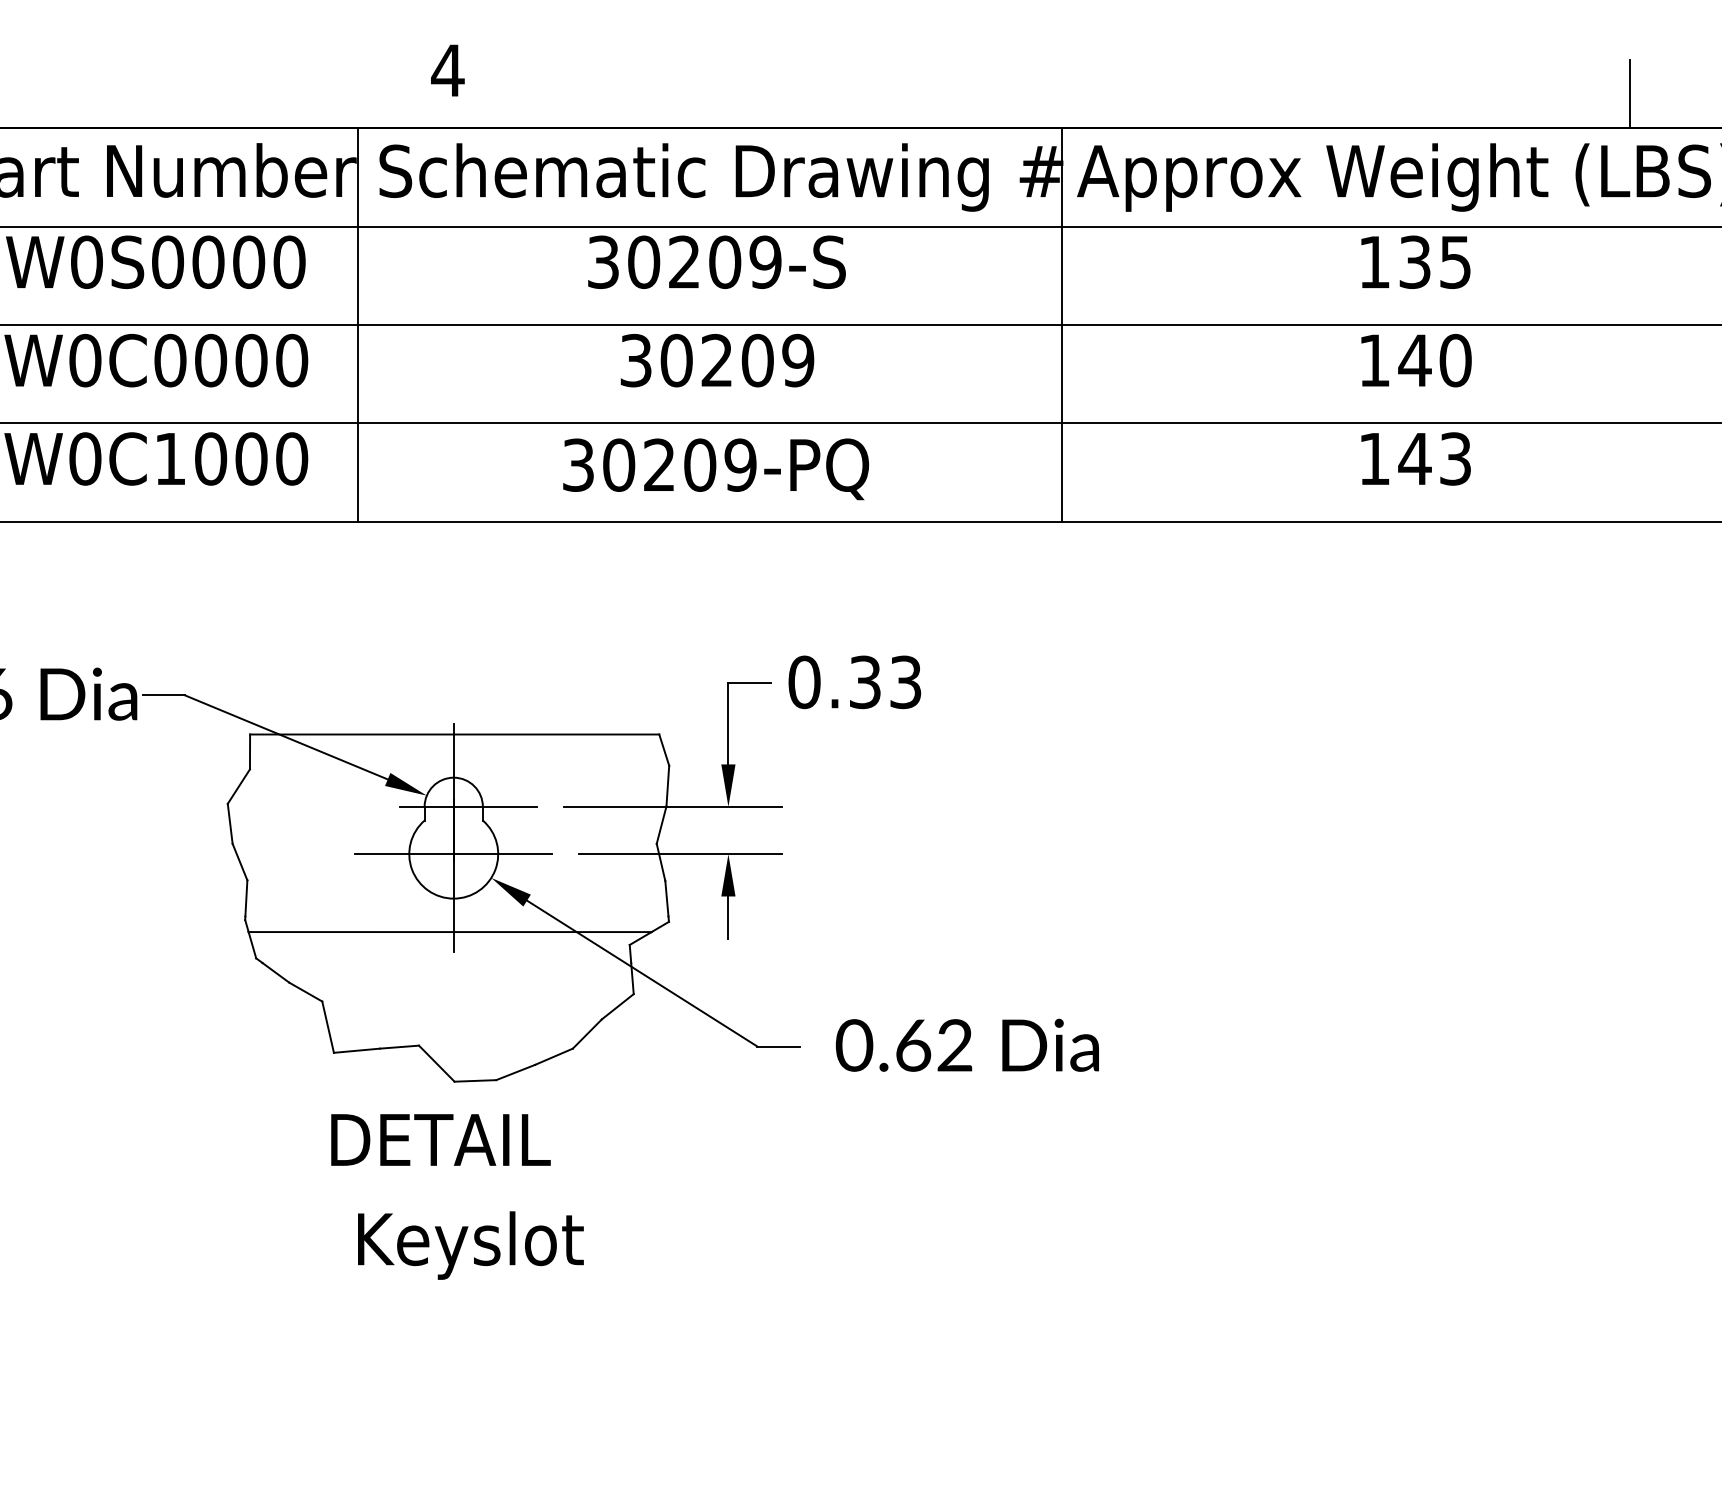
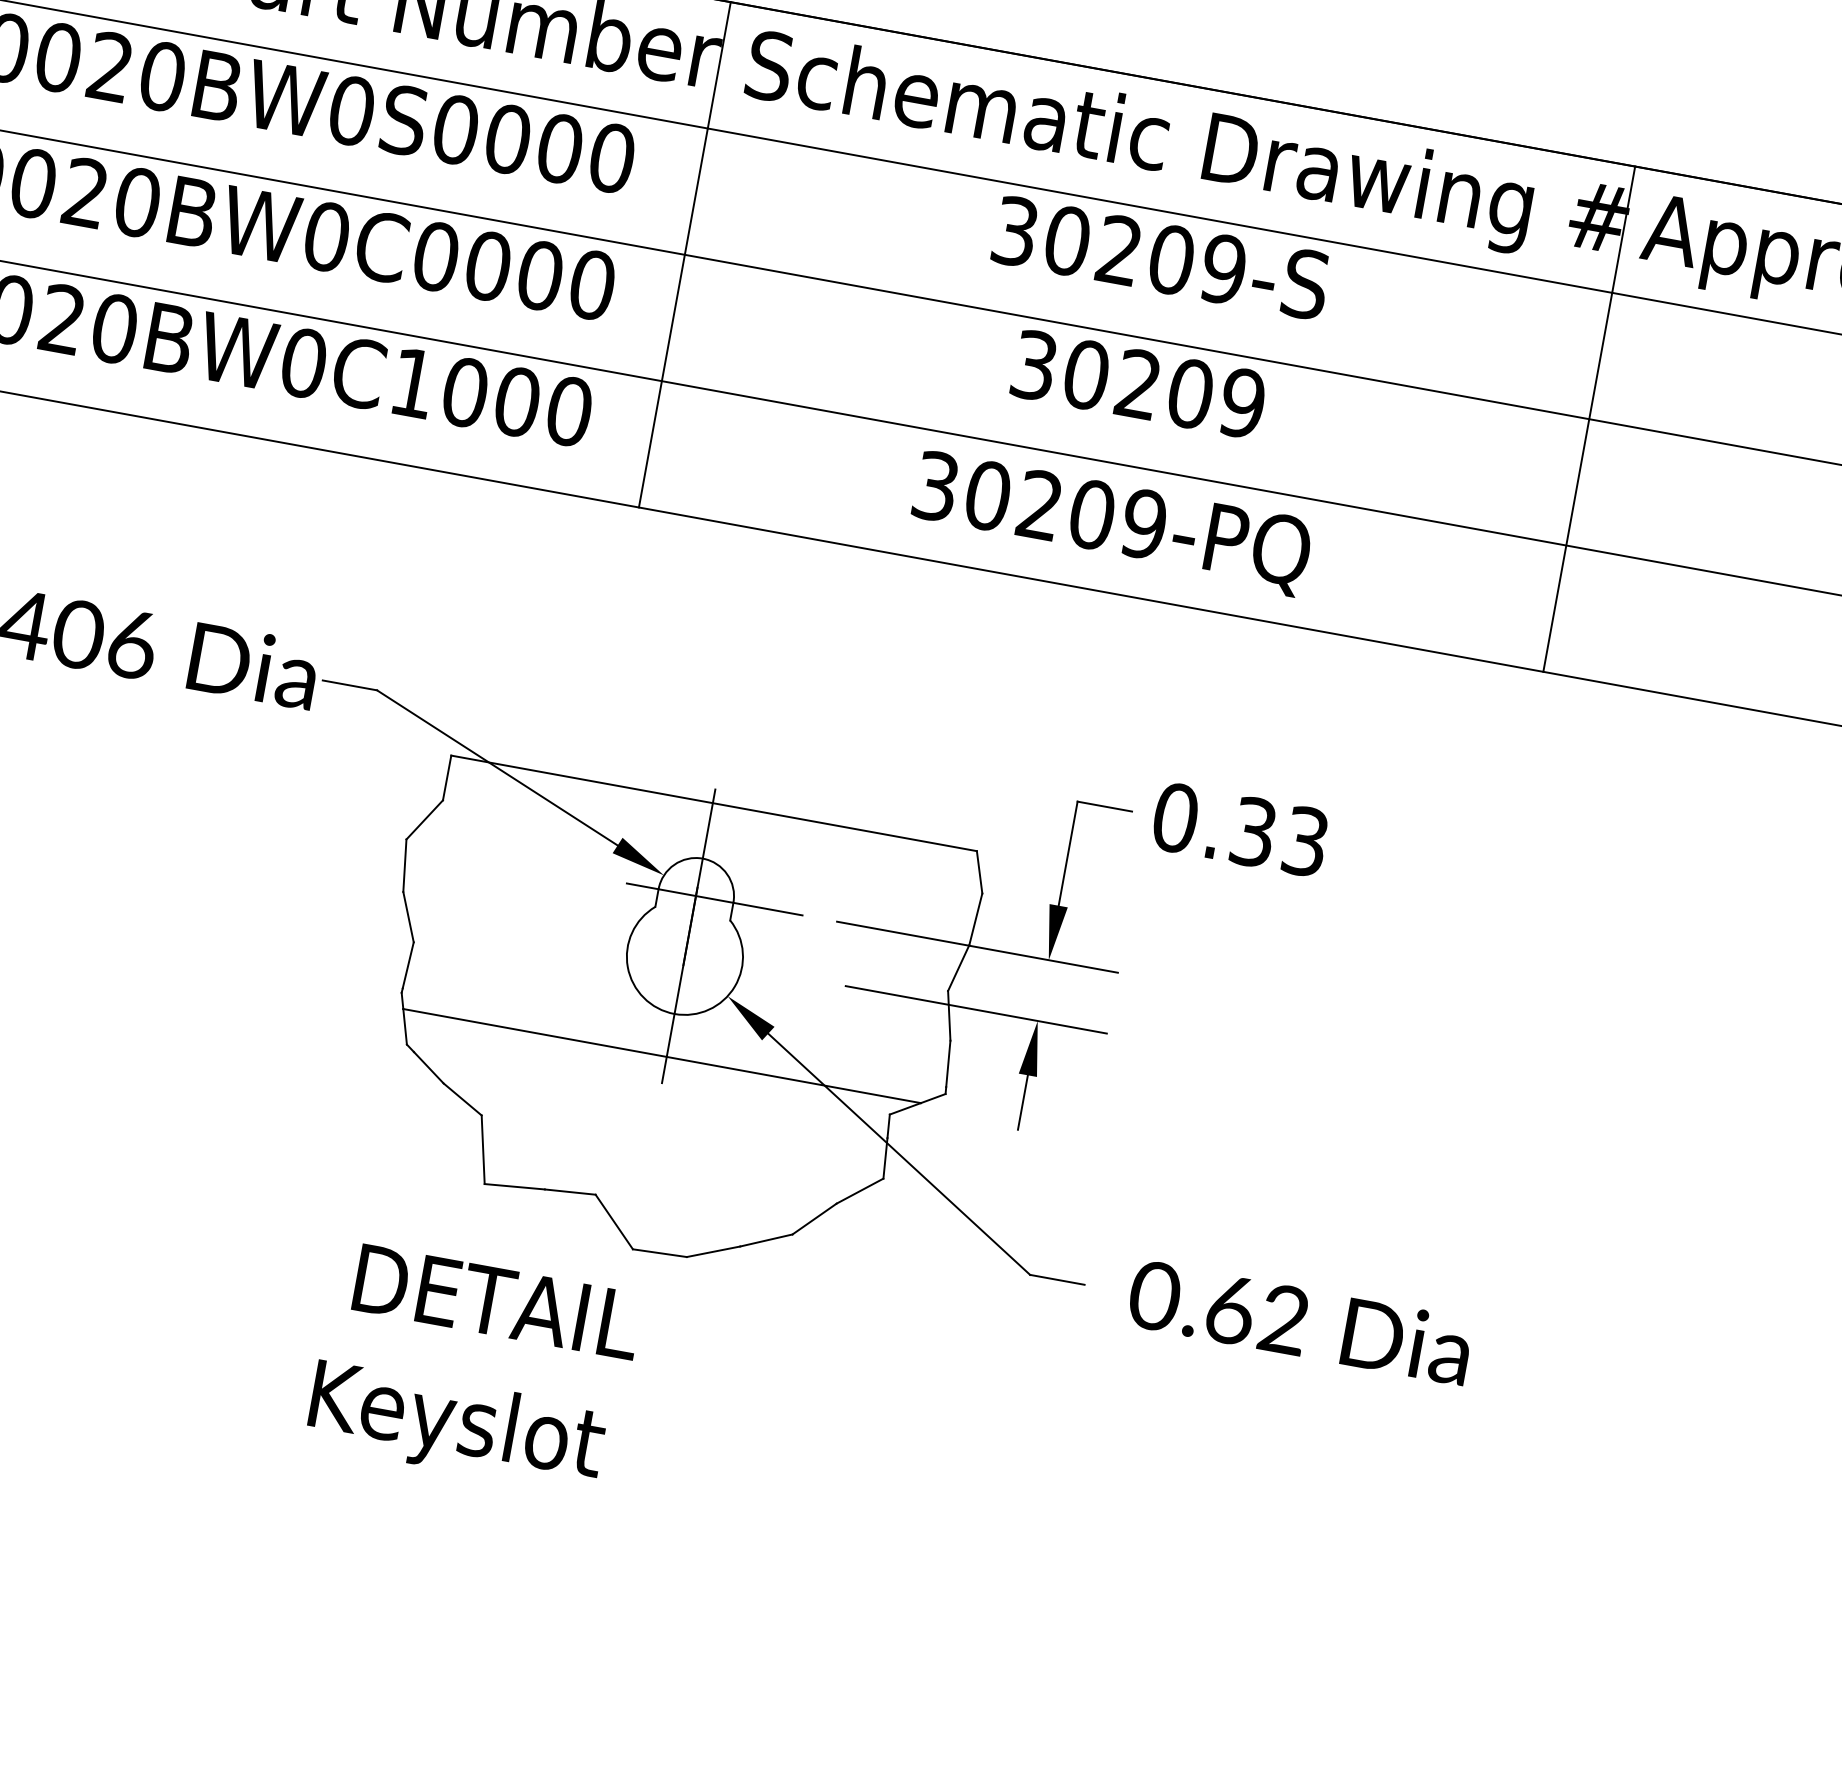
line: (453, 854) -> (684, 957), removed
text: (440, 1139) -> (497, 1301), moved
text: (470, 1245) -> (455, 1426), moved

